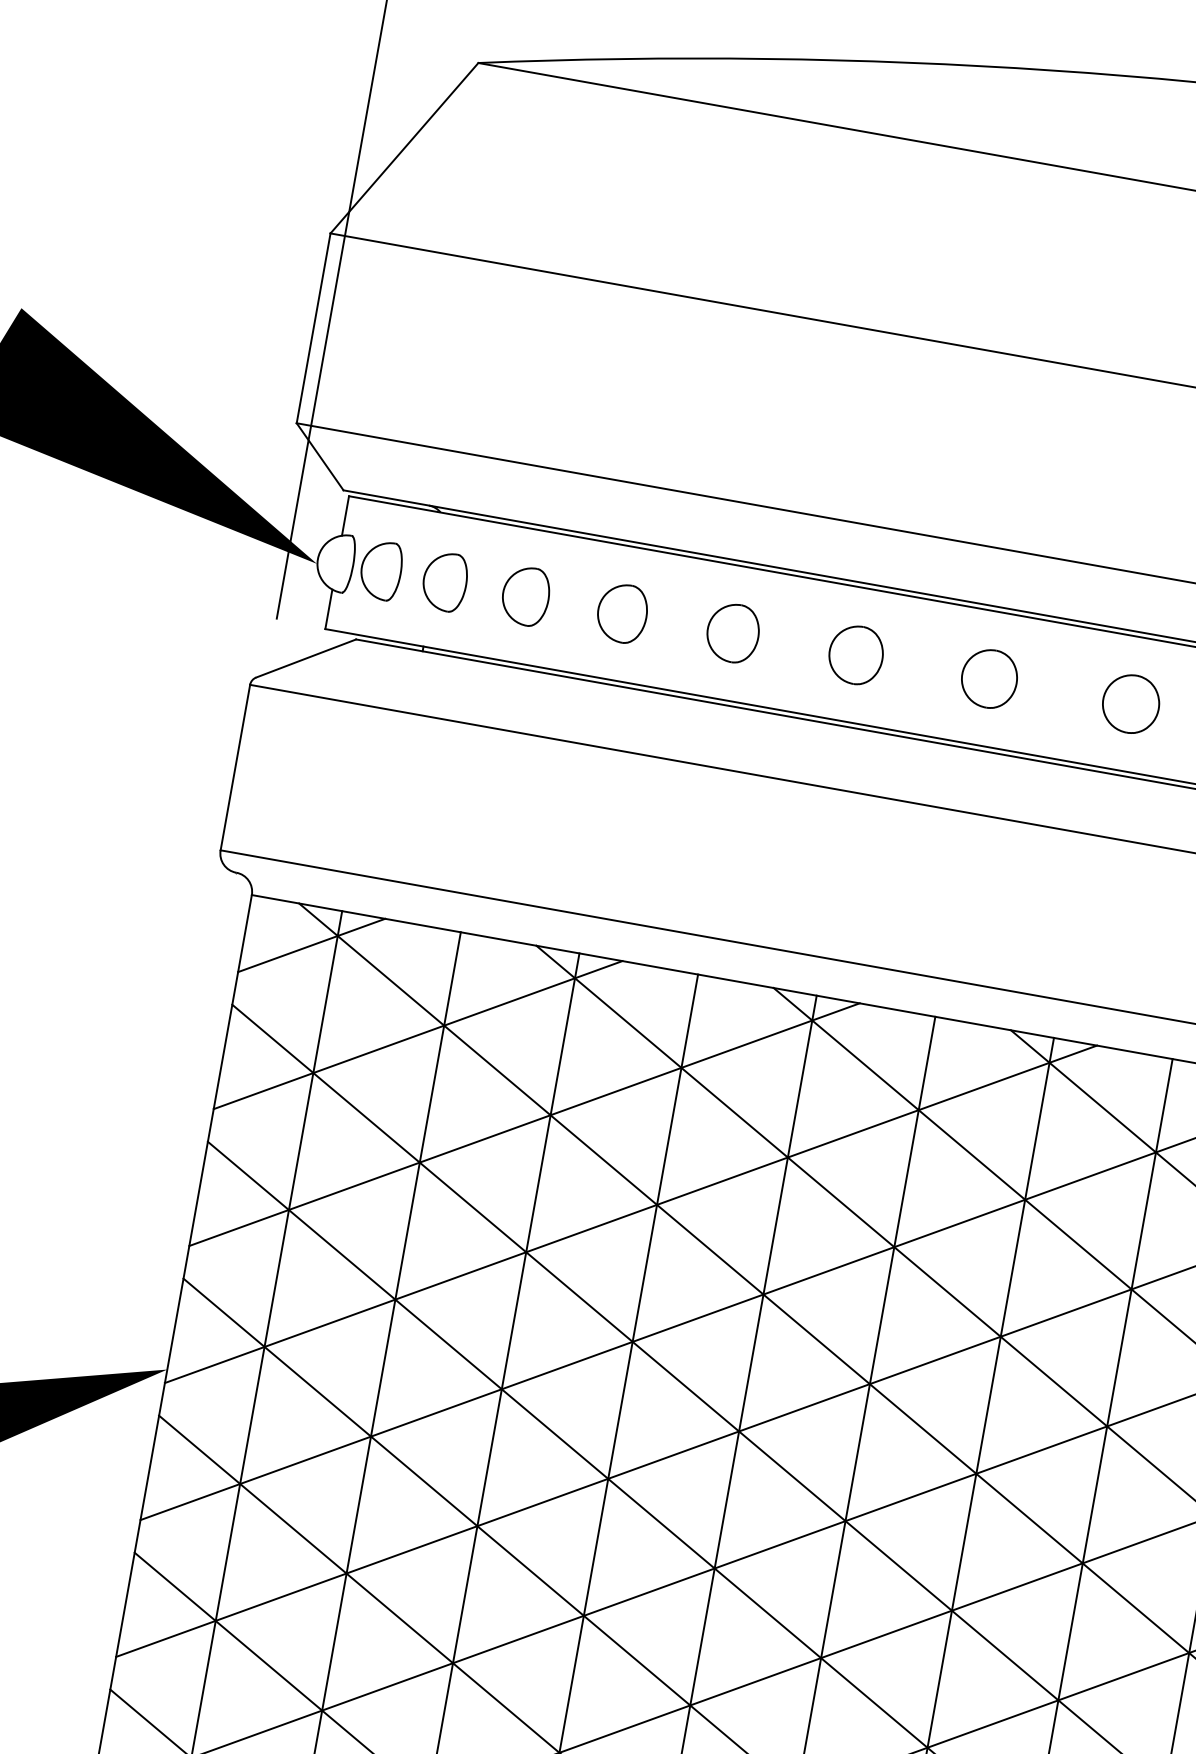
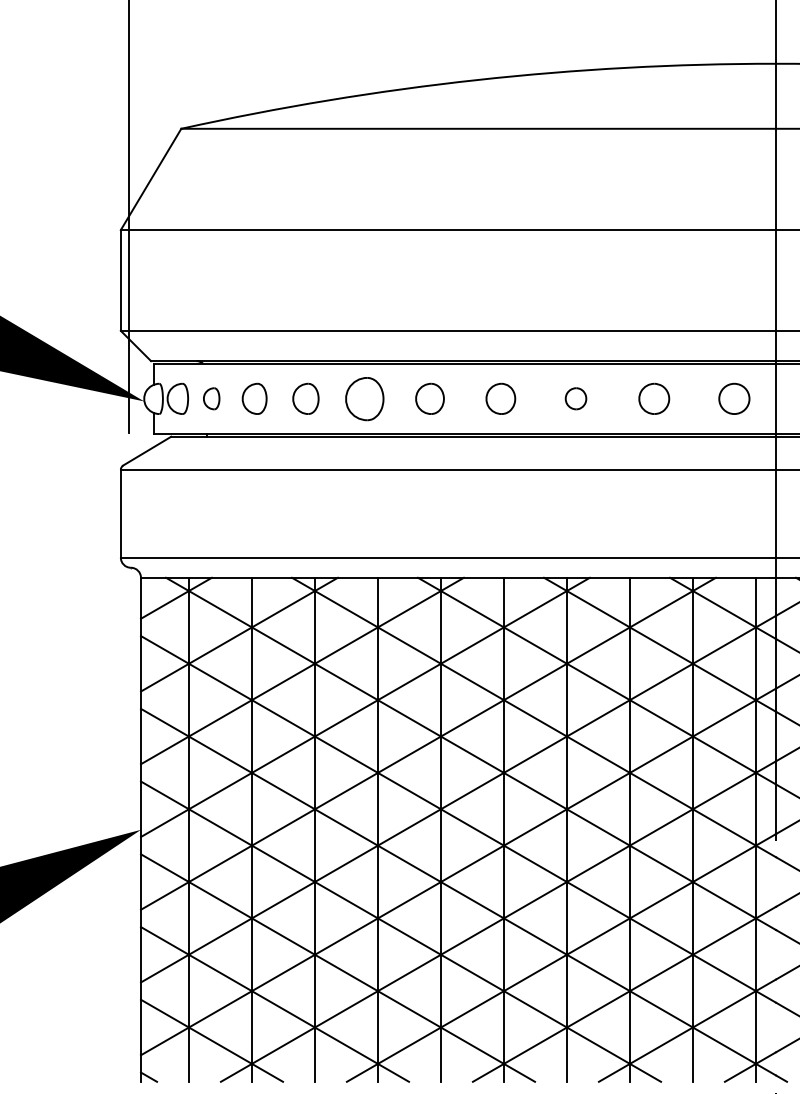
part: (444, 580) -> (211, 398), size x0.7
part: (732, 632) -> (364, 398), size x1.4
part: (1130, 703) -> (575, 398), size x0.7

